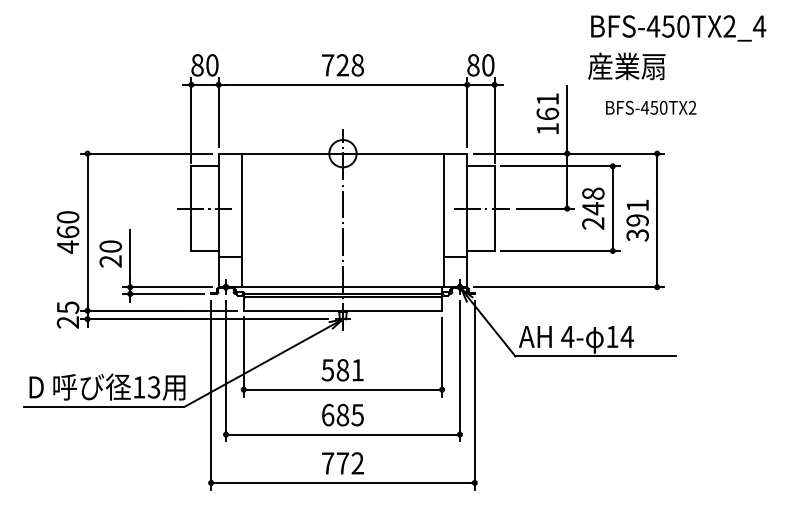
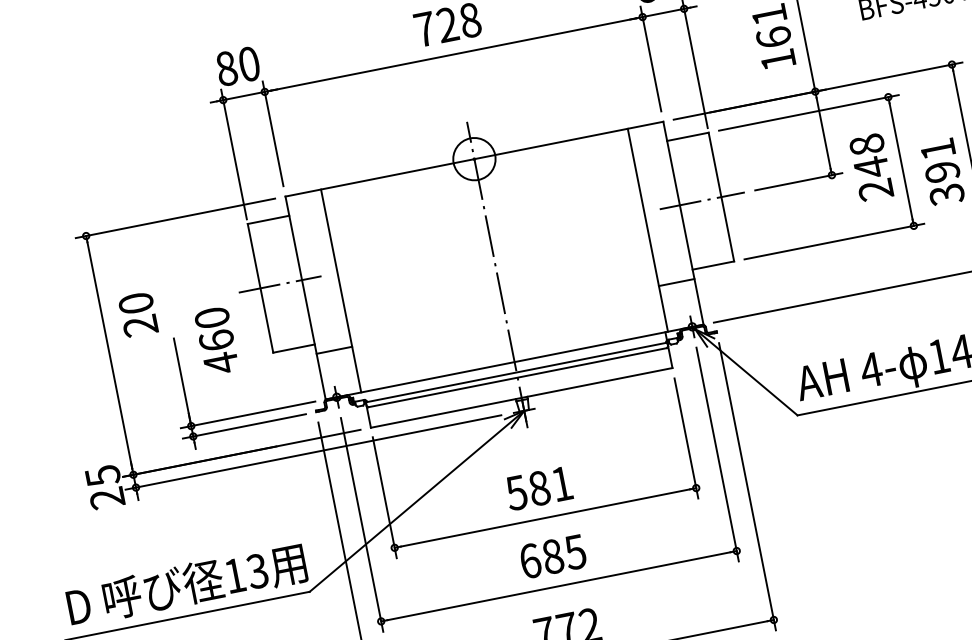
text: (67, 232) -> (215, 341), moved
text: (110, 253) -> (137, 313), moved

